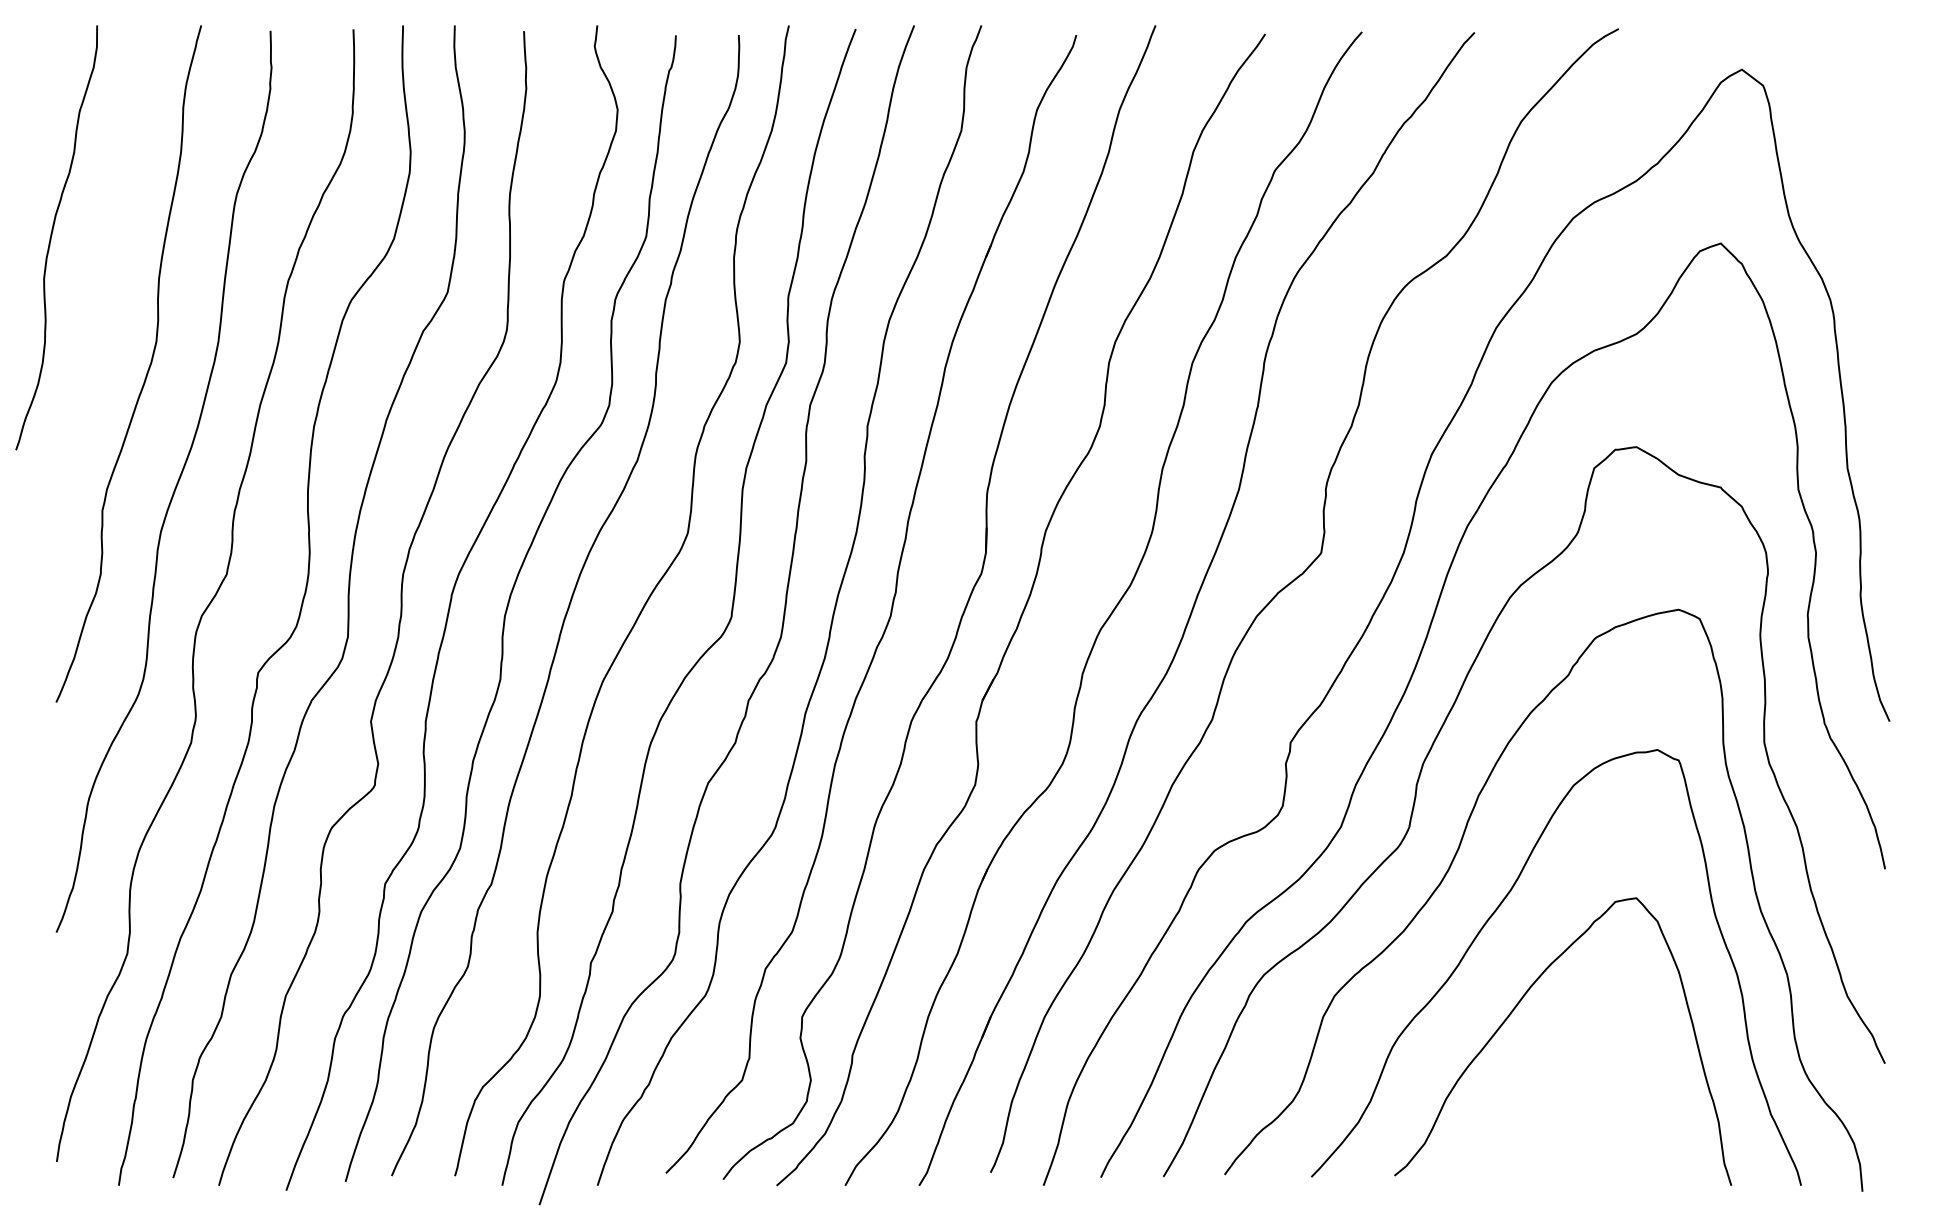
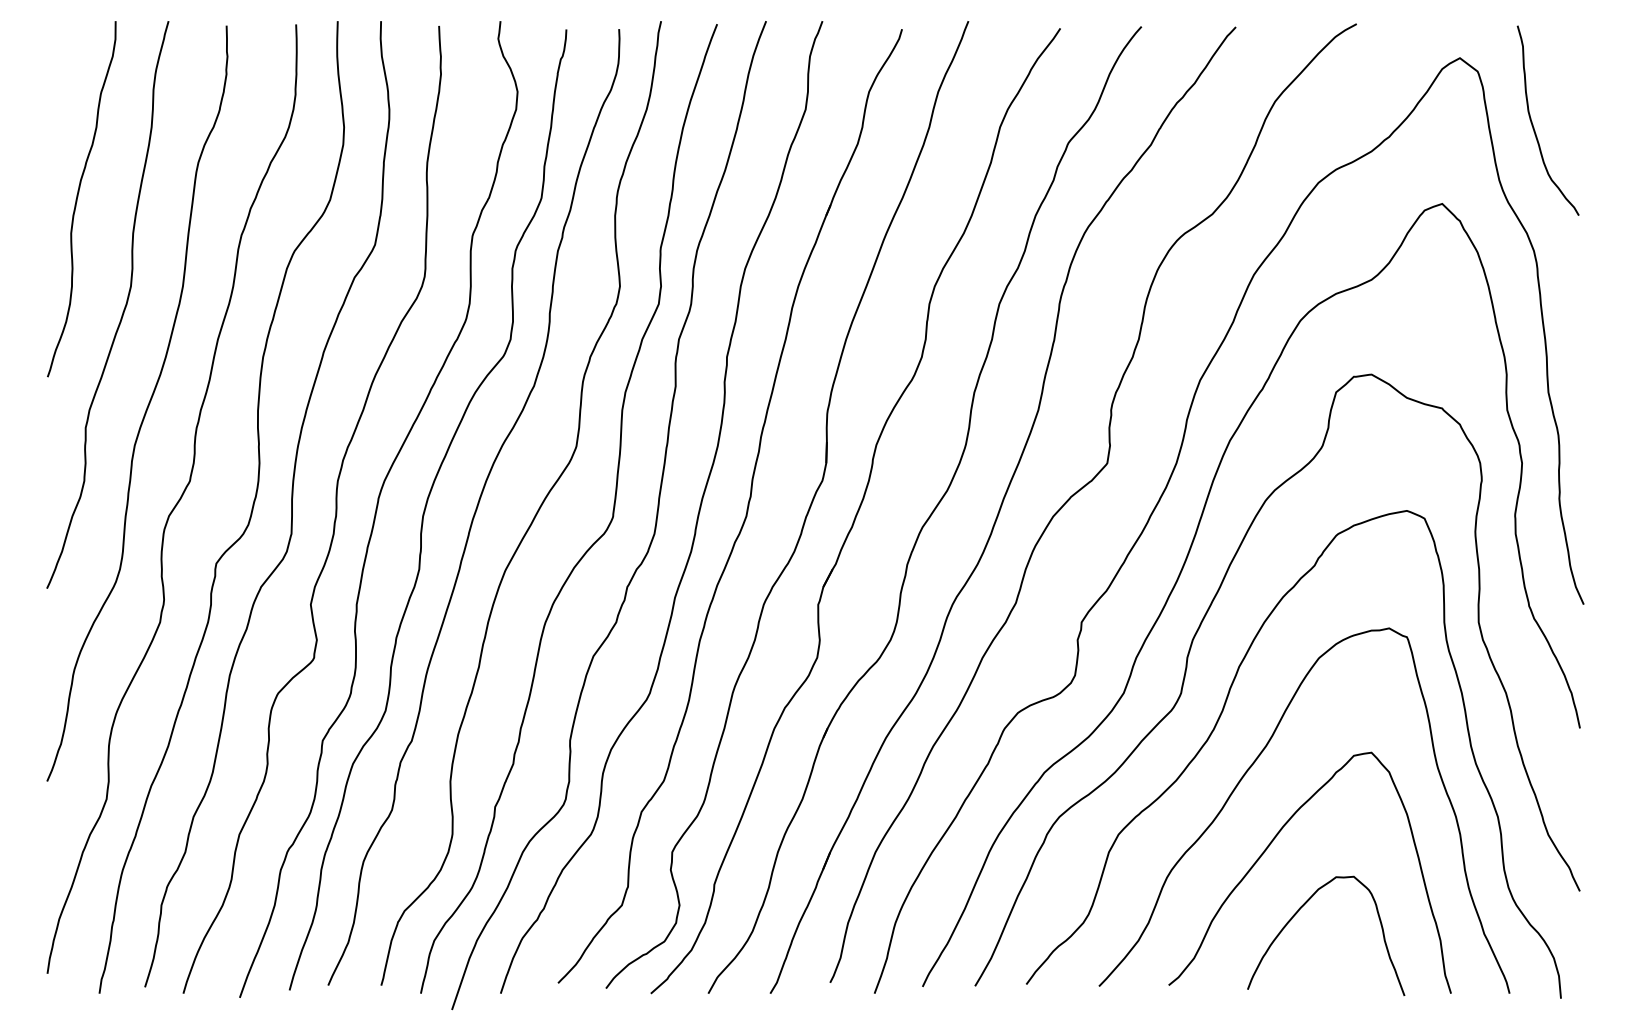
curve: (1829, 148) -> (1533, 124), added
curve: (52, 235) -> (78, 197), moved
curve: (1547, 1090) -> (1296, 913), added

